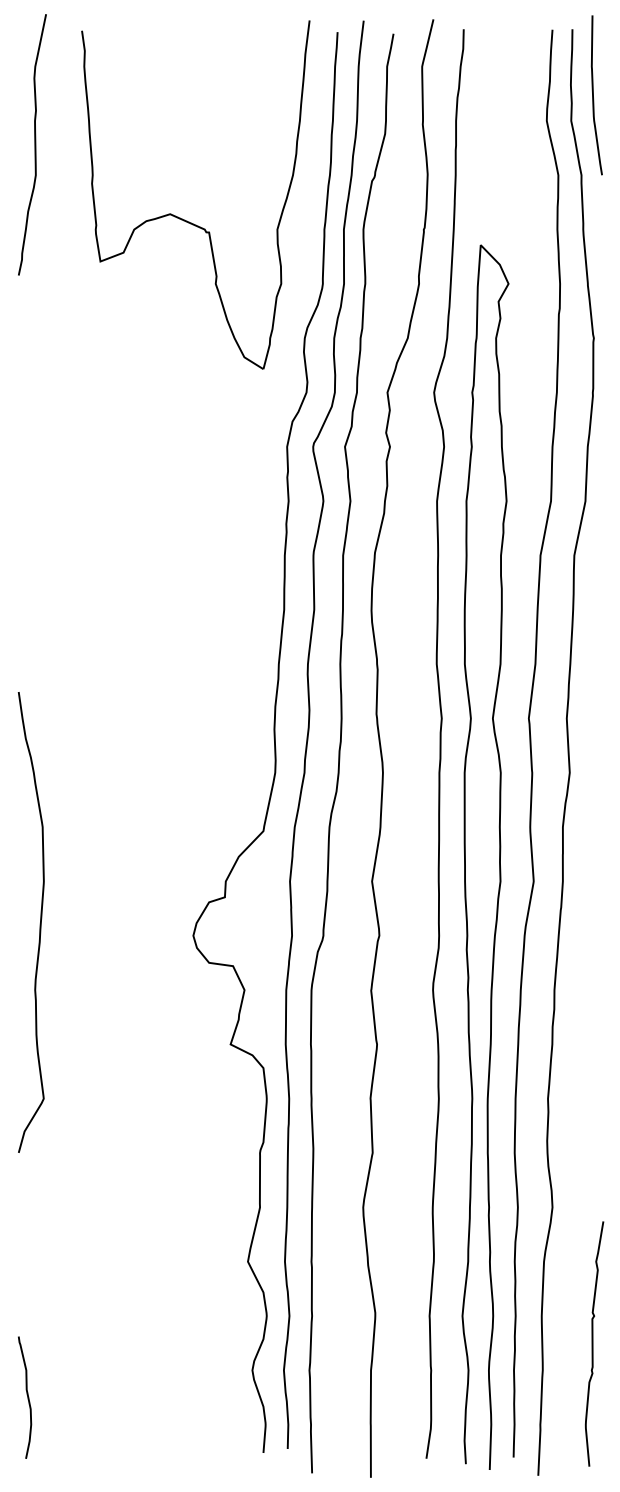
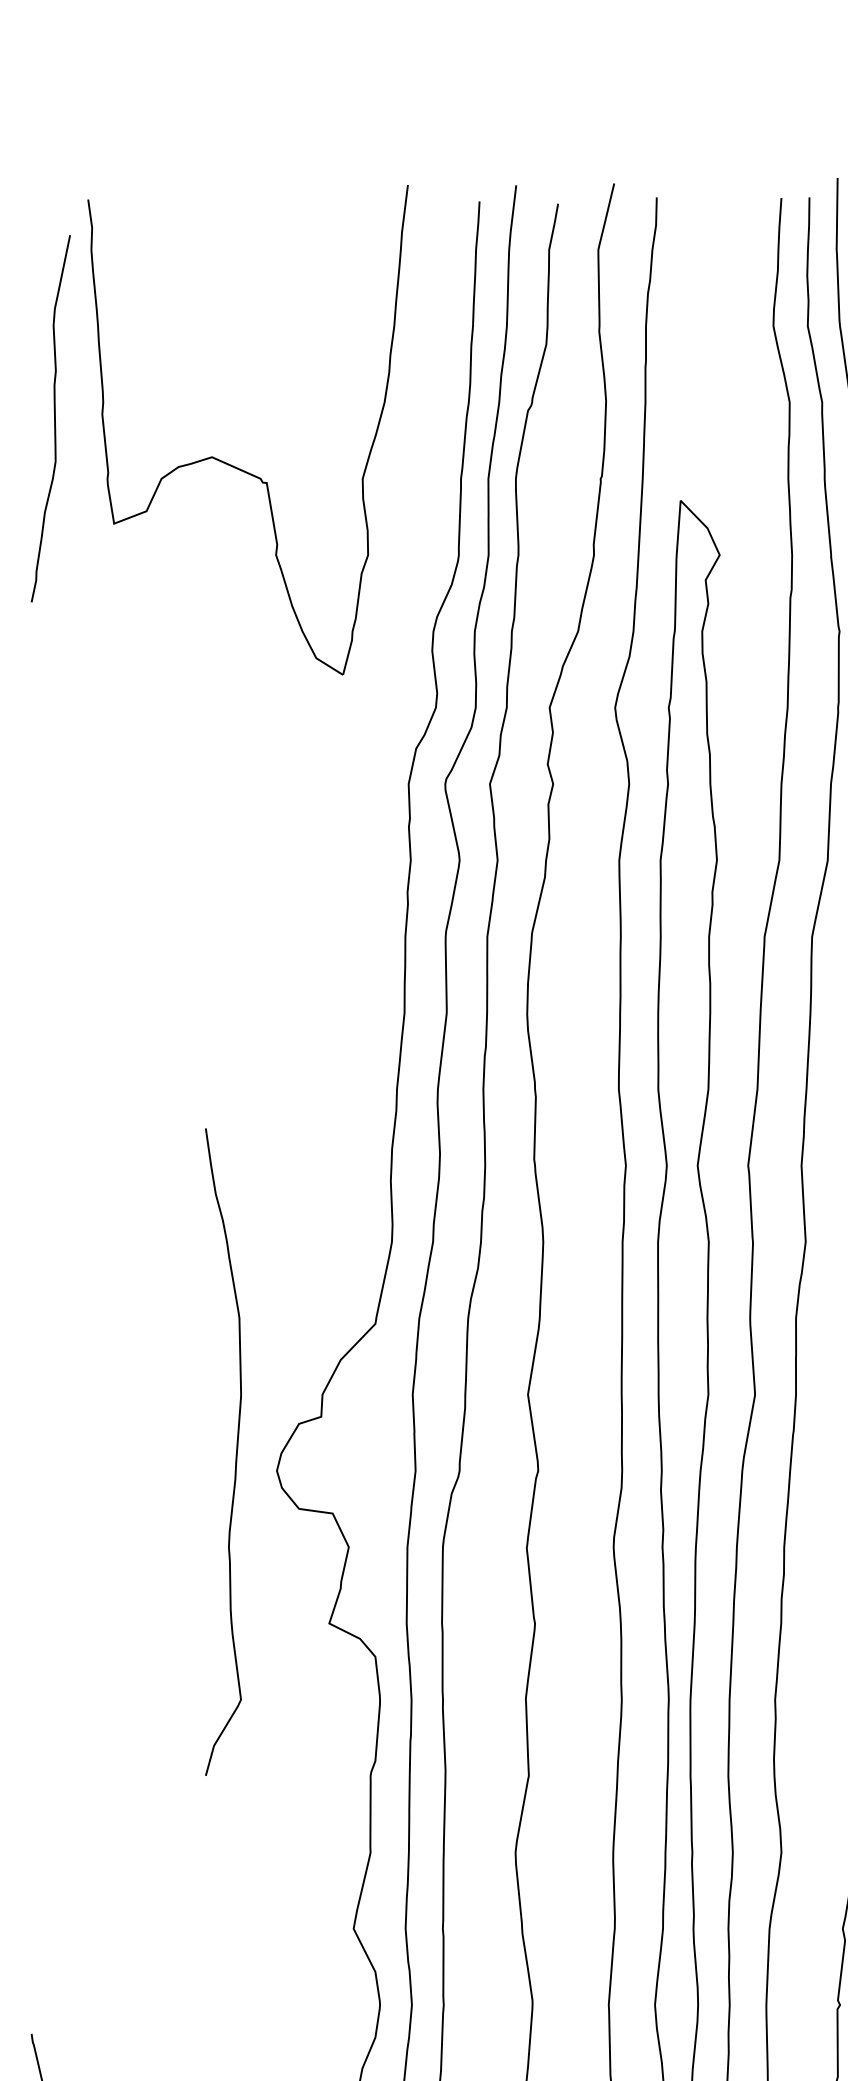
curve: (34, 144) -> (53, 418), moved
part: (187, 220) -> (236, 466), moved
curve: (39, 923) -> (234, 1453), moved

